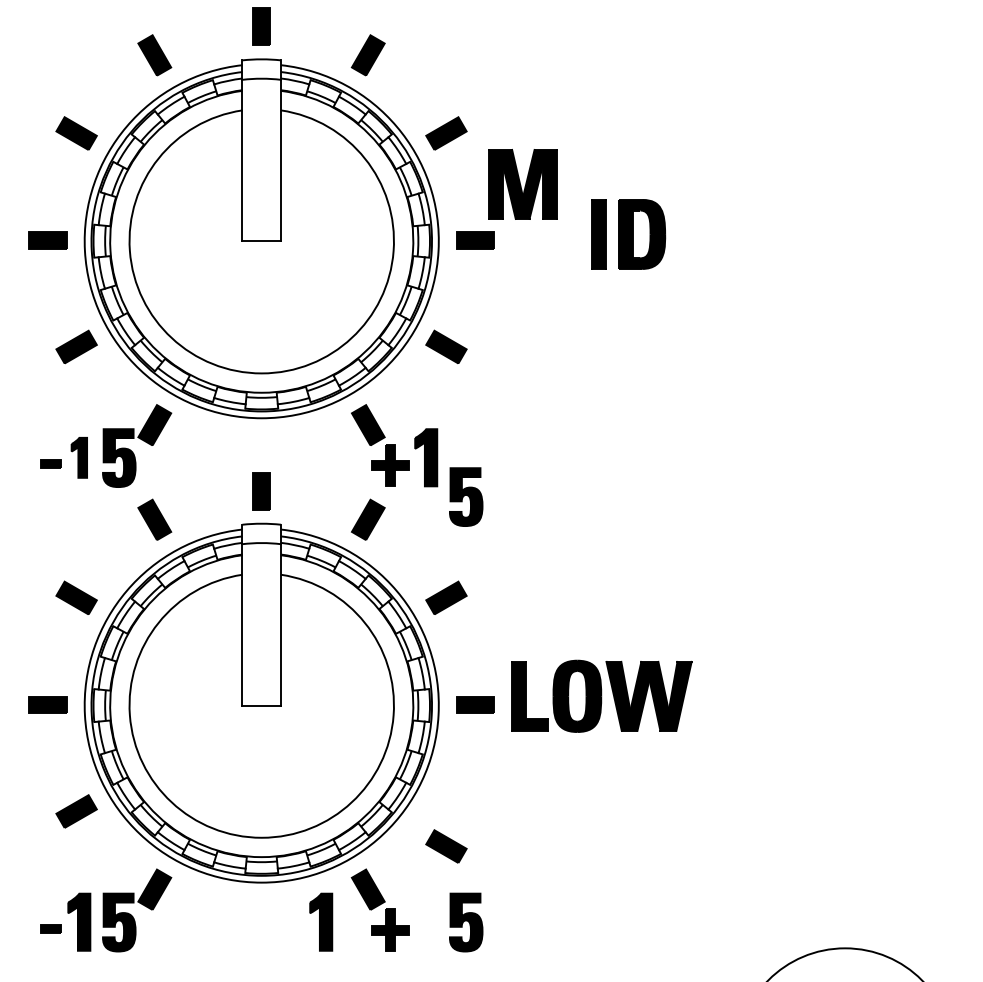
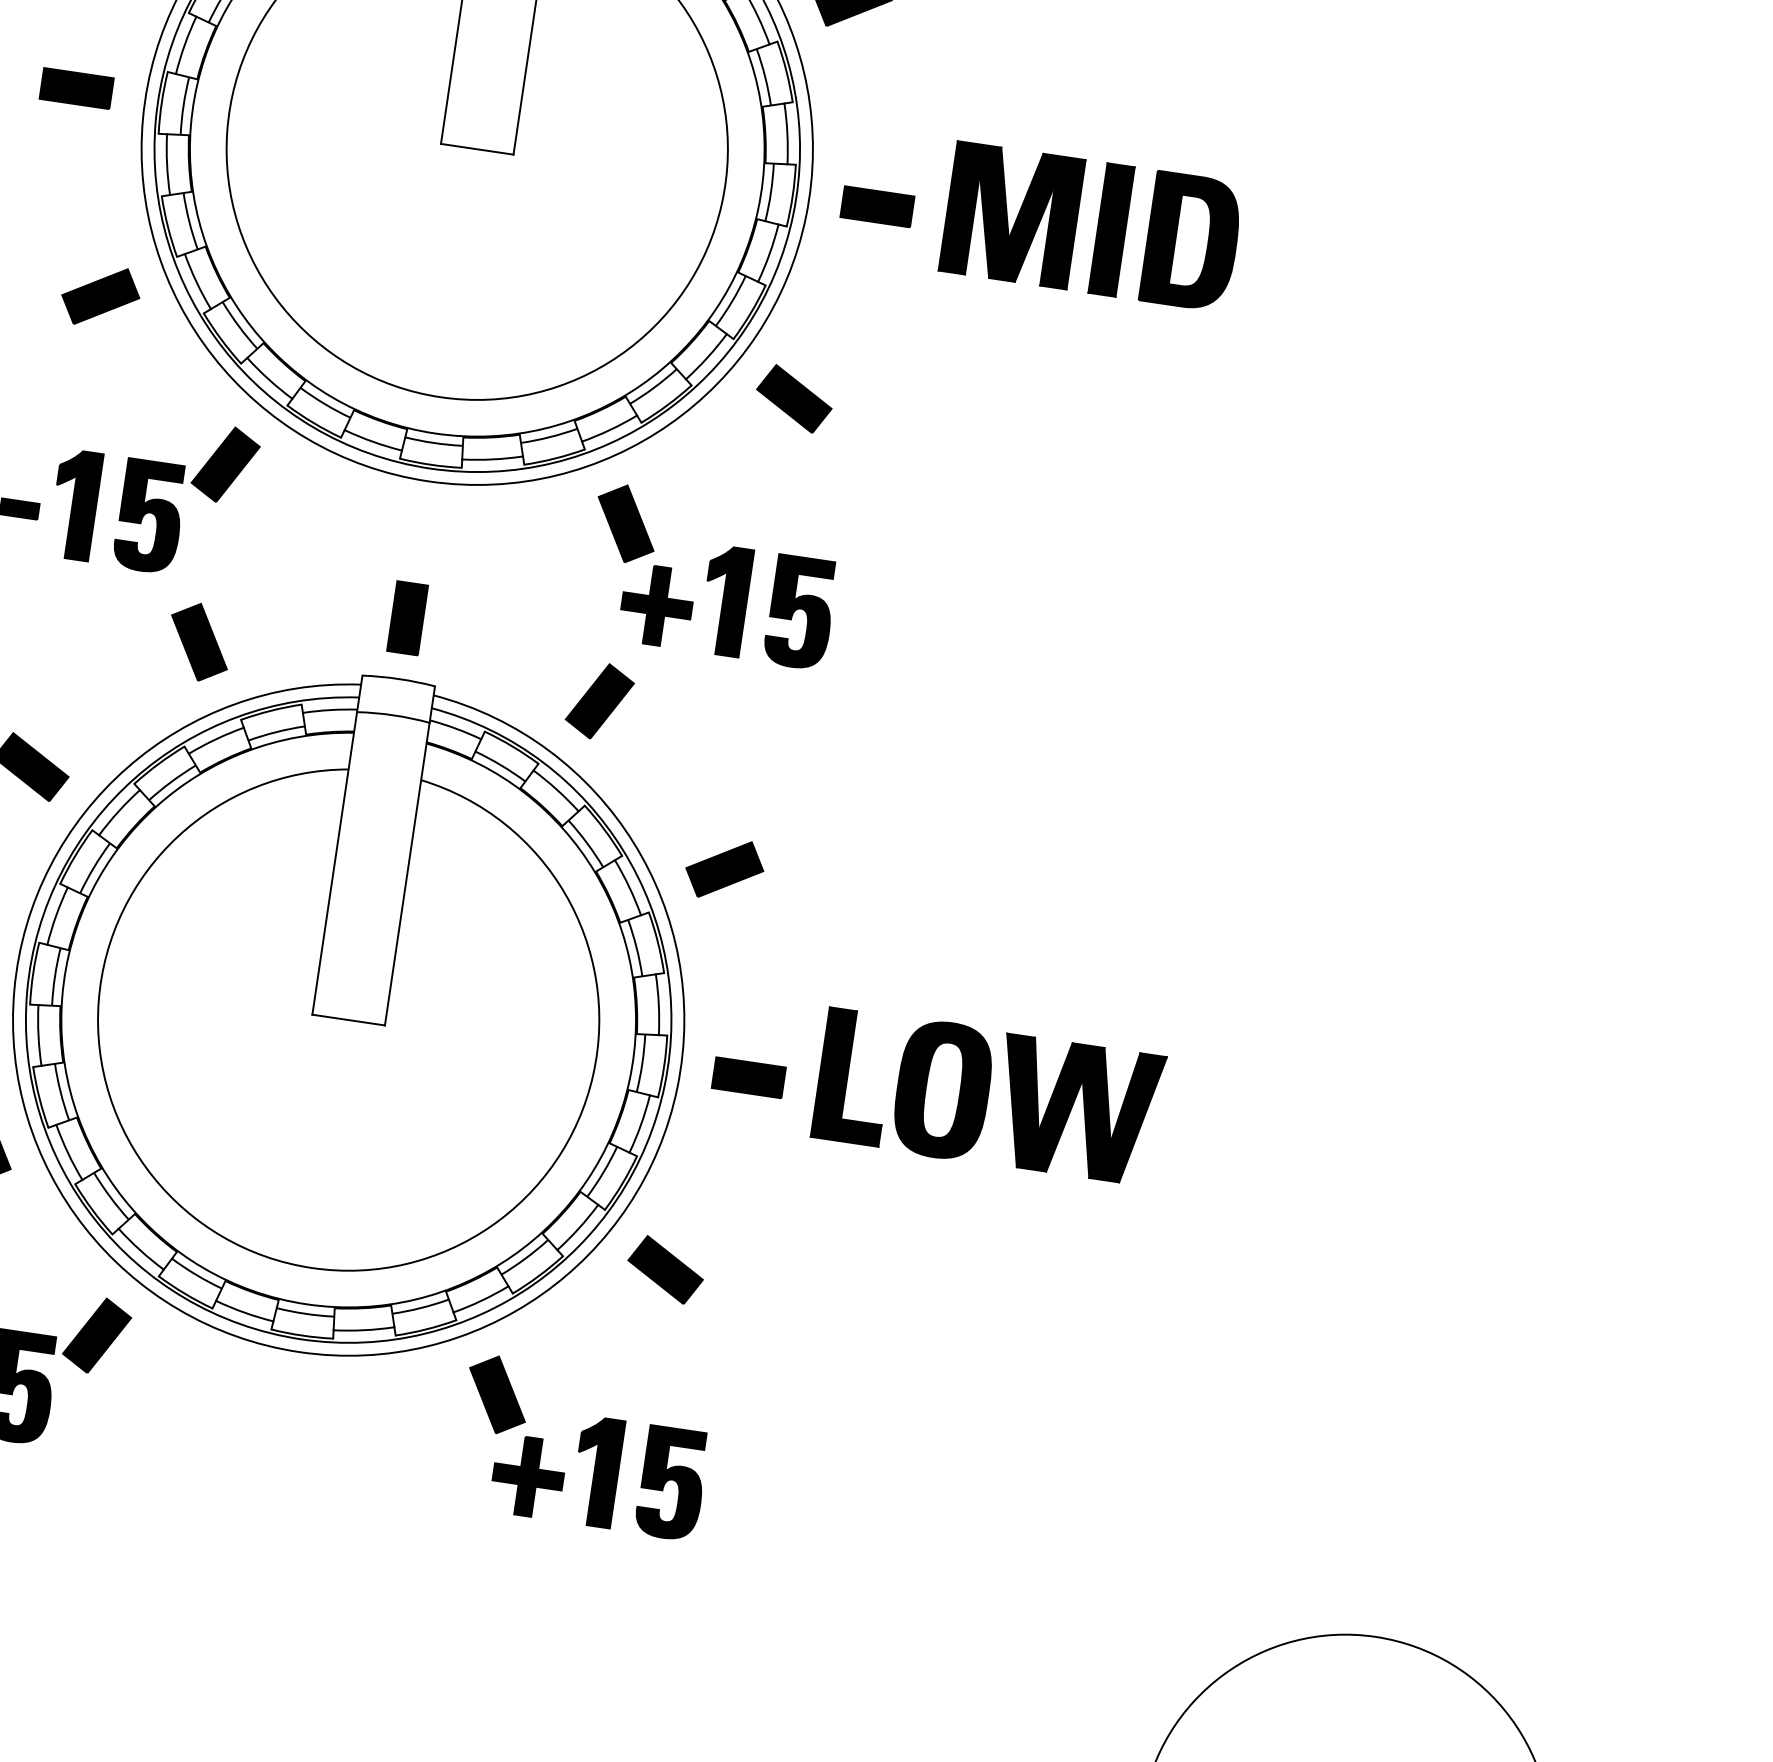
part: (522, 184) -> (1011, 215), moved
part: (79, 457) -> (75, 504), size x1.43
part: (466, 496) -> (801, 611), moved
part: (446, 846) -> (665, 1269), moved
part: (321, 921) -> (597, 1470), moved

